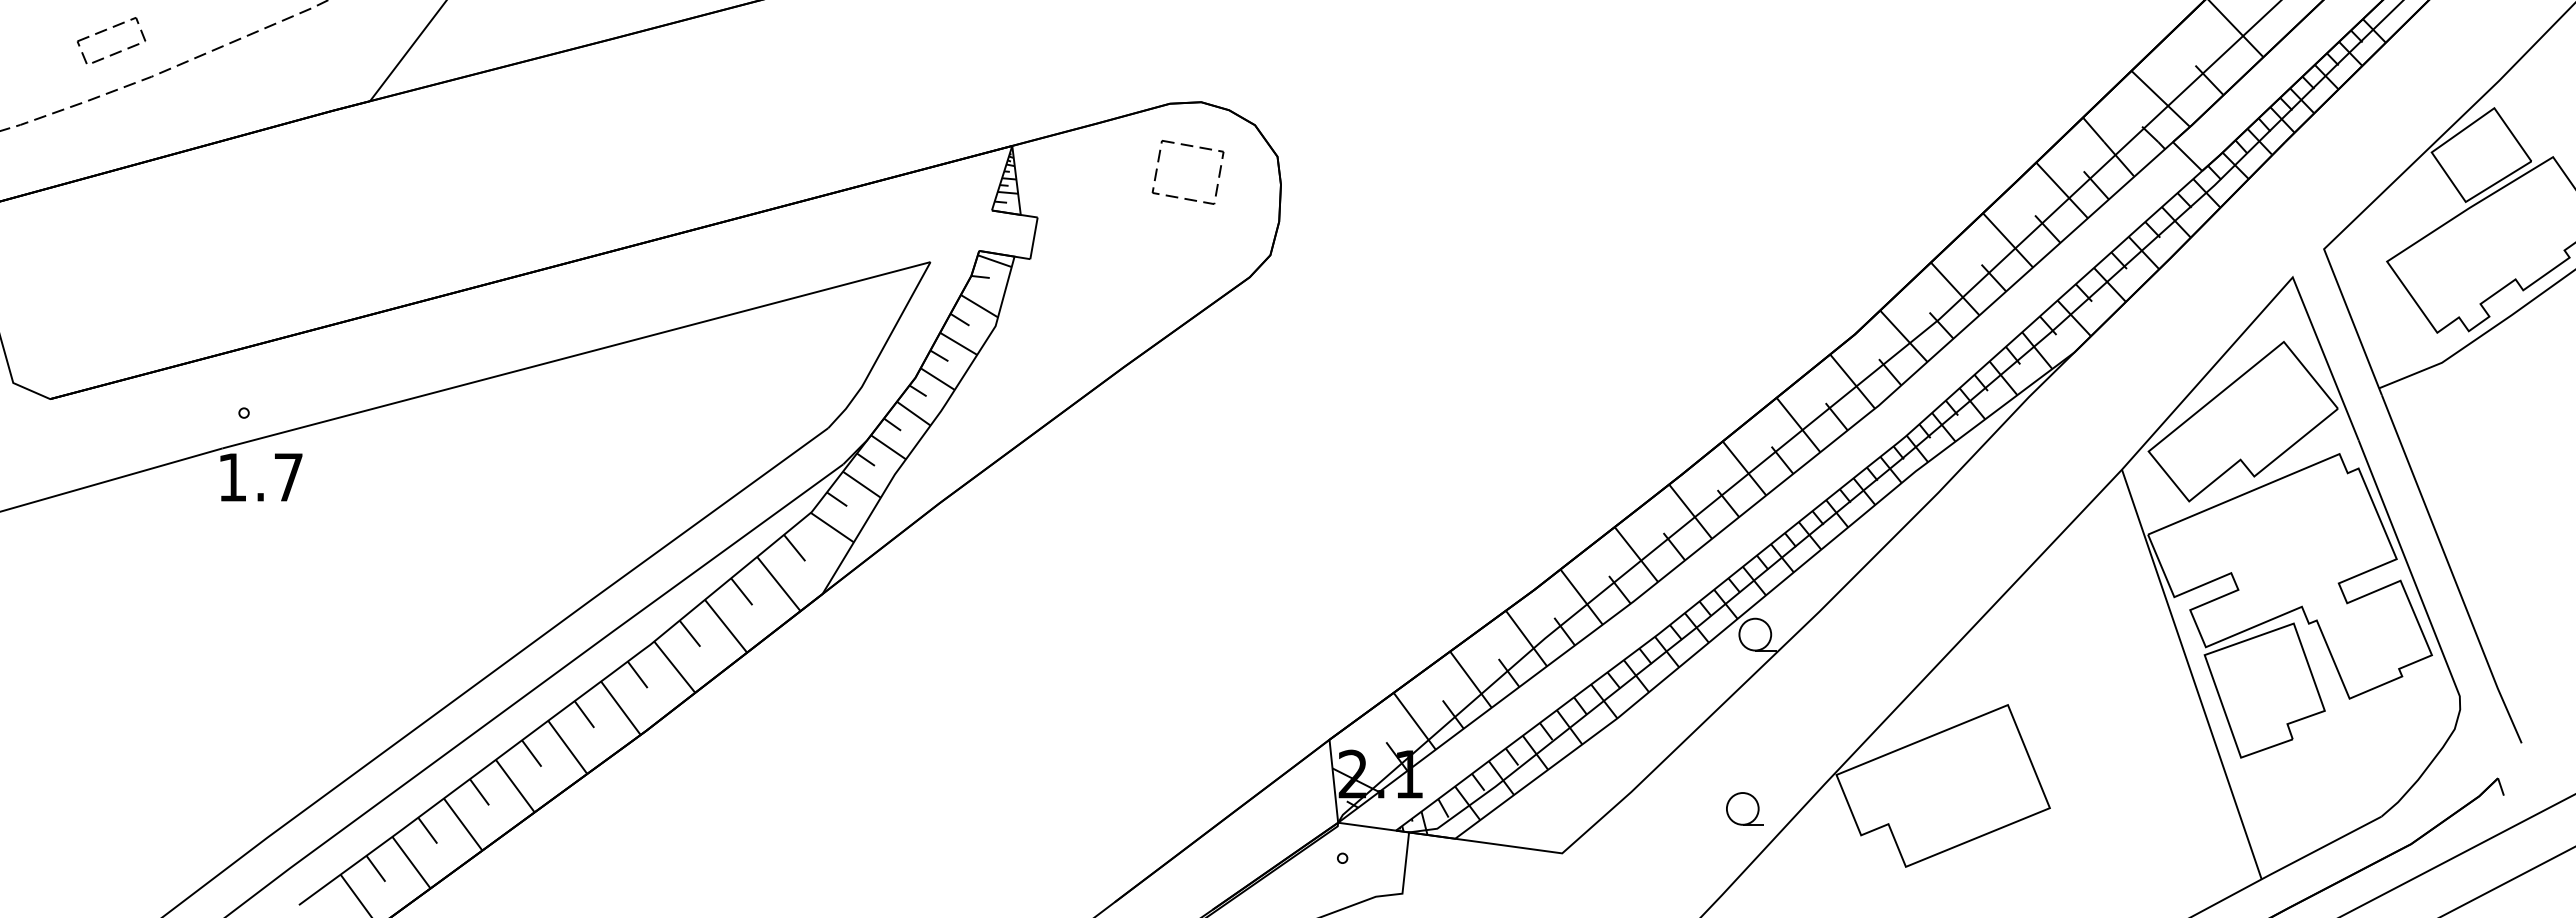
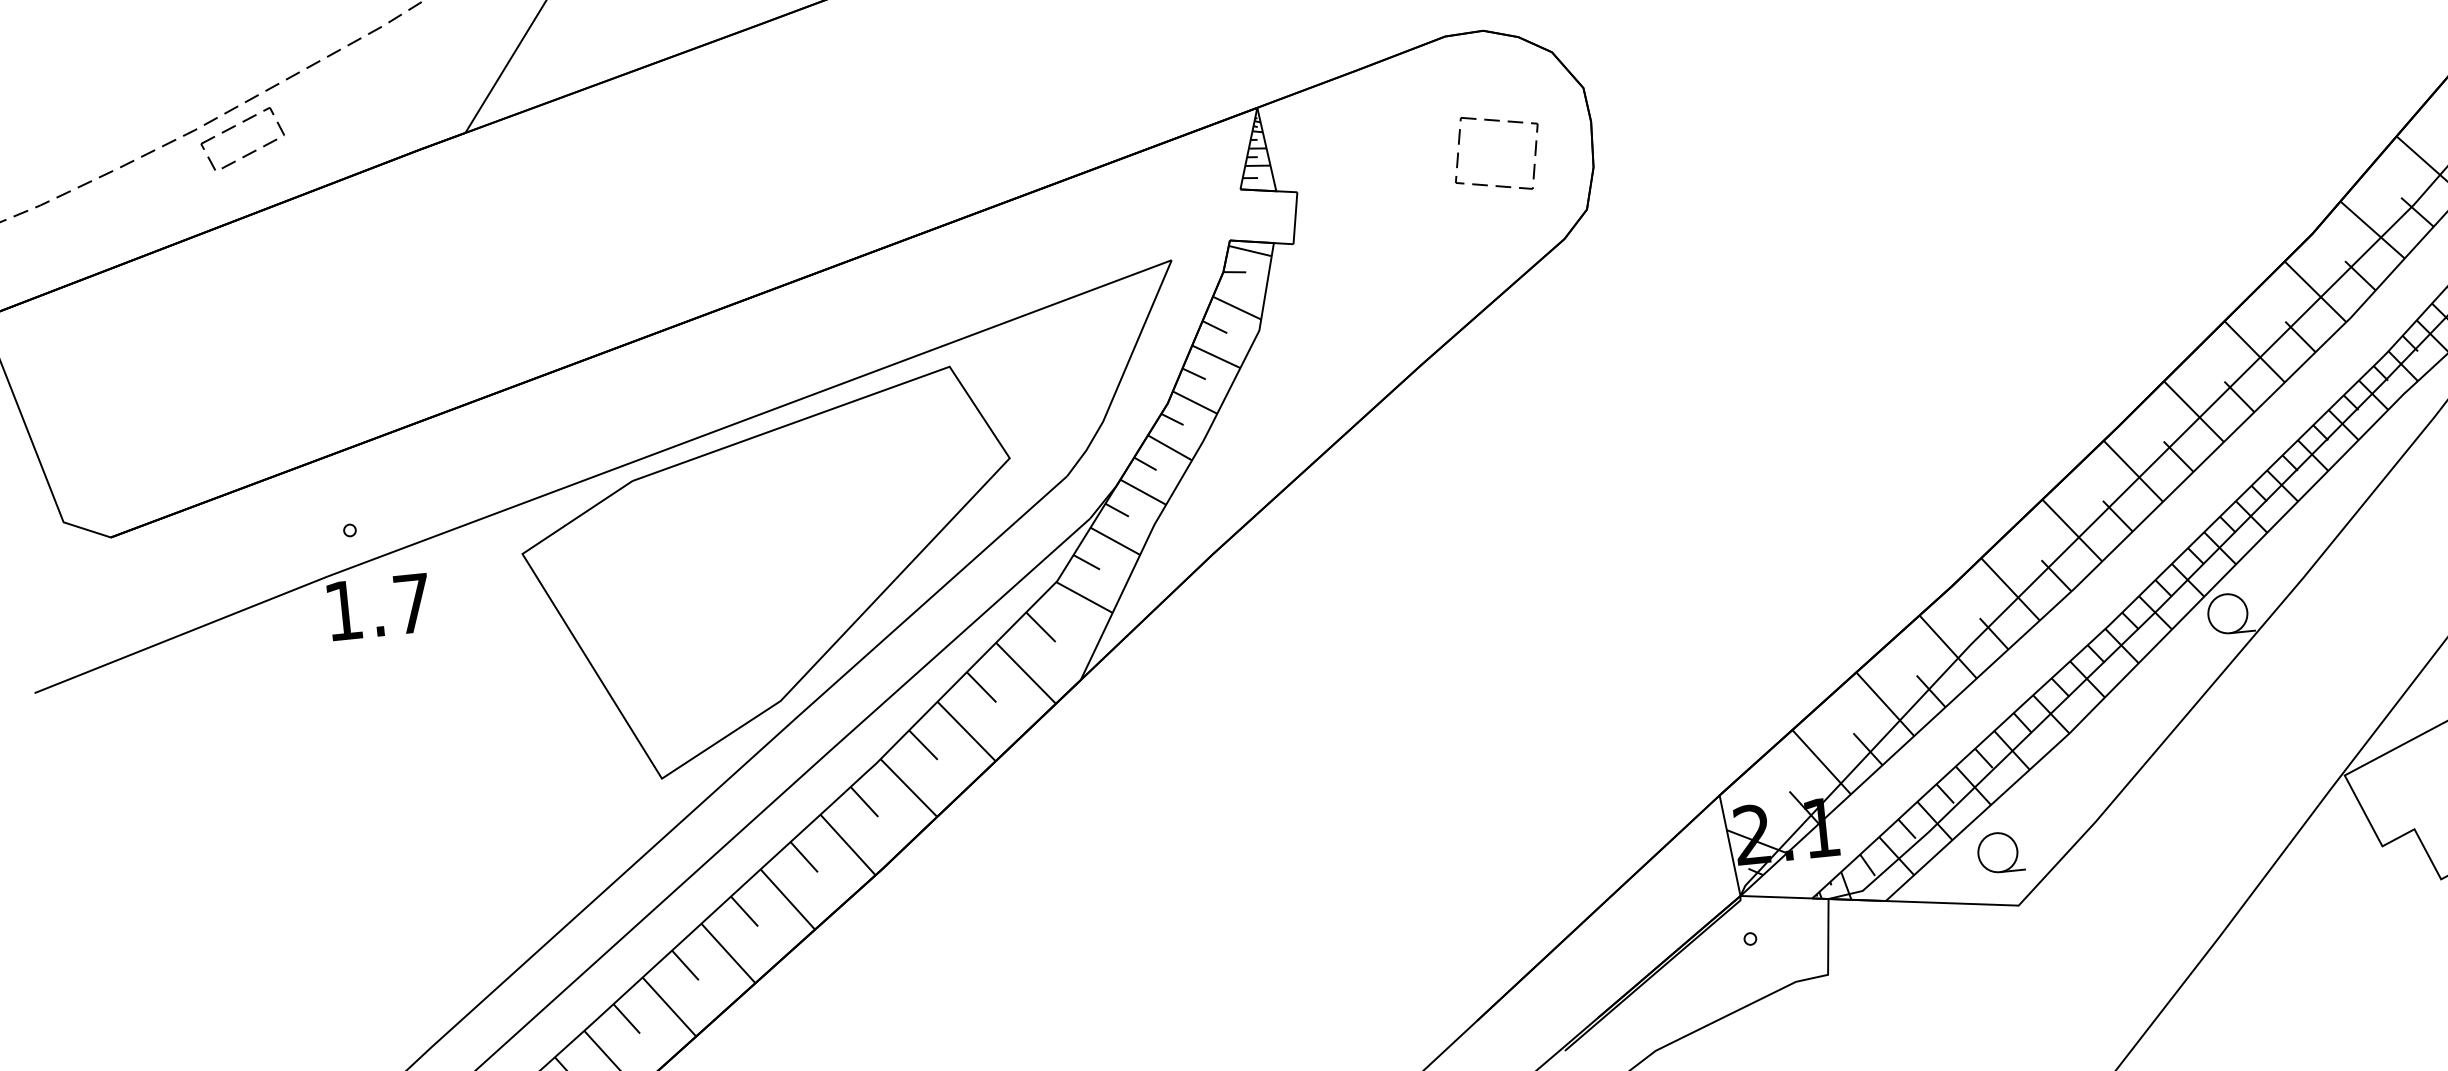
part: (107, 30) -> (236, 126), moved
part: (1192, 147) -> (1499, 122), moved
part: (582, 484) -> (773, 575), added
part: (1744, 808) -> (1999, 852), moved

